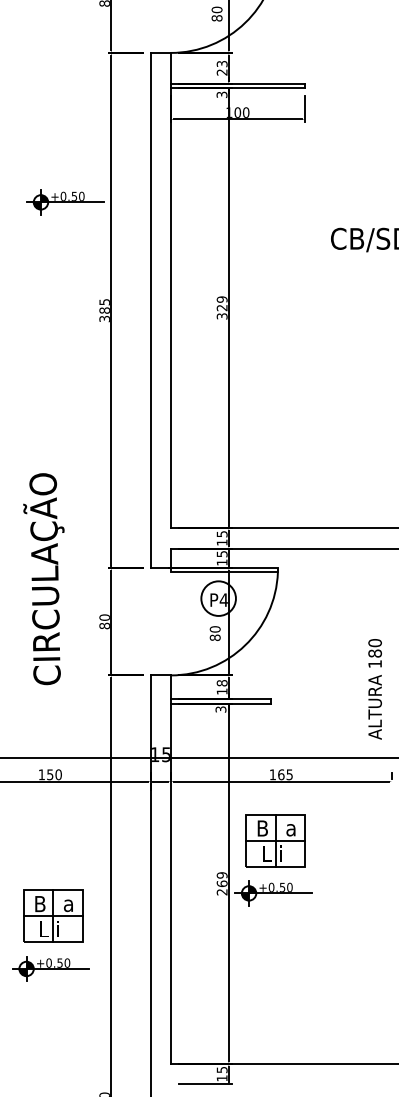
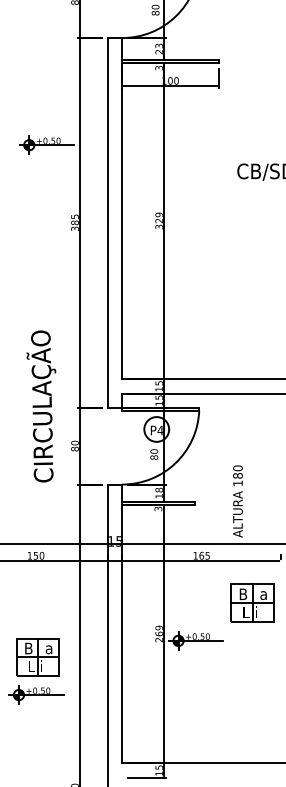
text: (44, 579) -> (41, 406), moved
text: (374, 689) -> (237, 501), moved
part: (275, 839) -> (252, 602), moved

